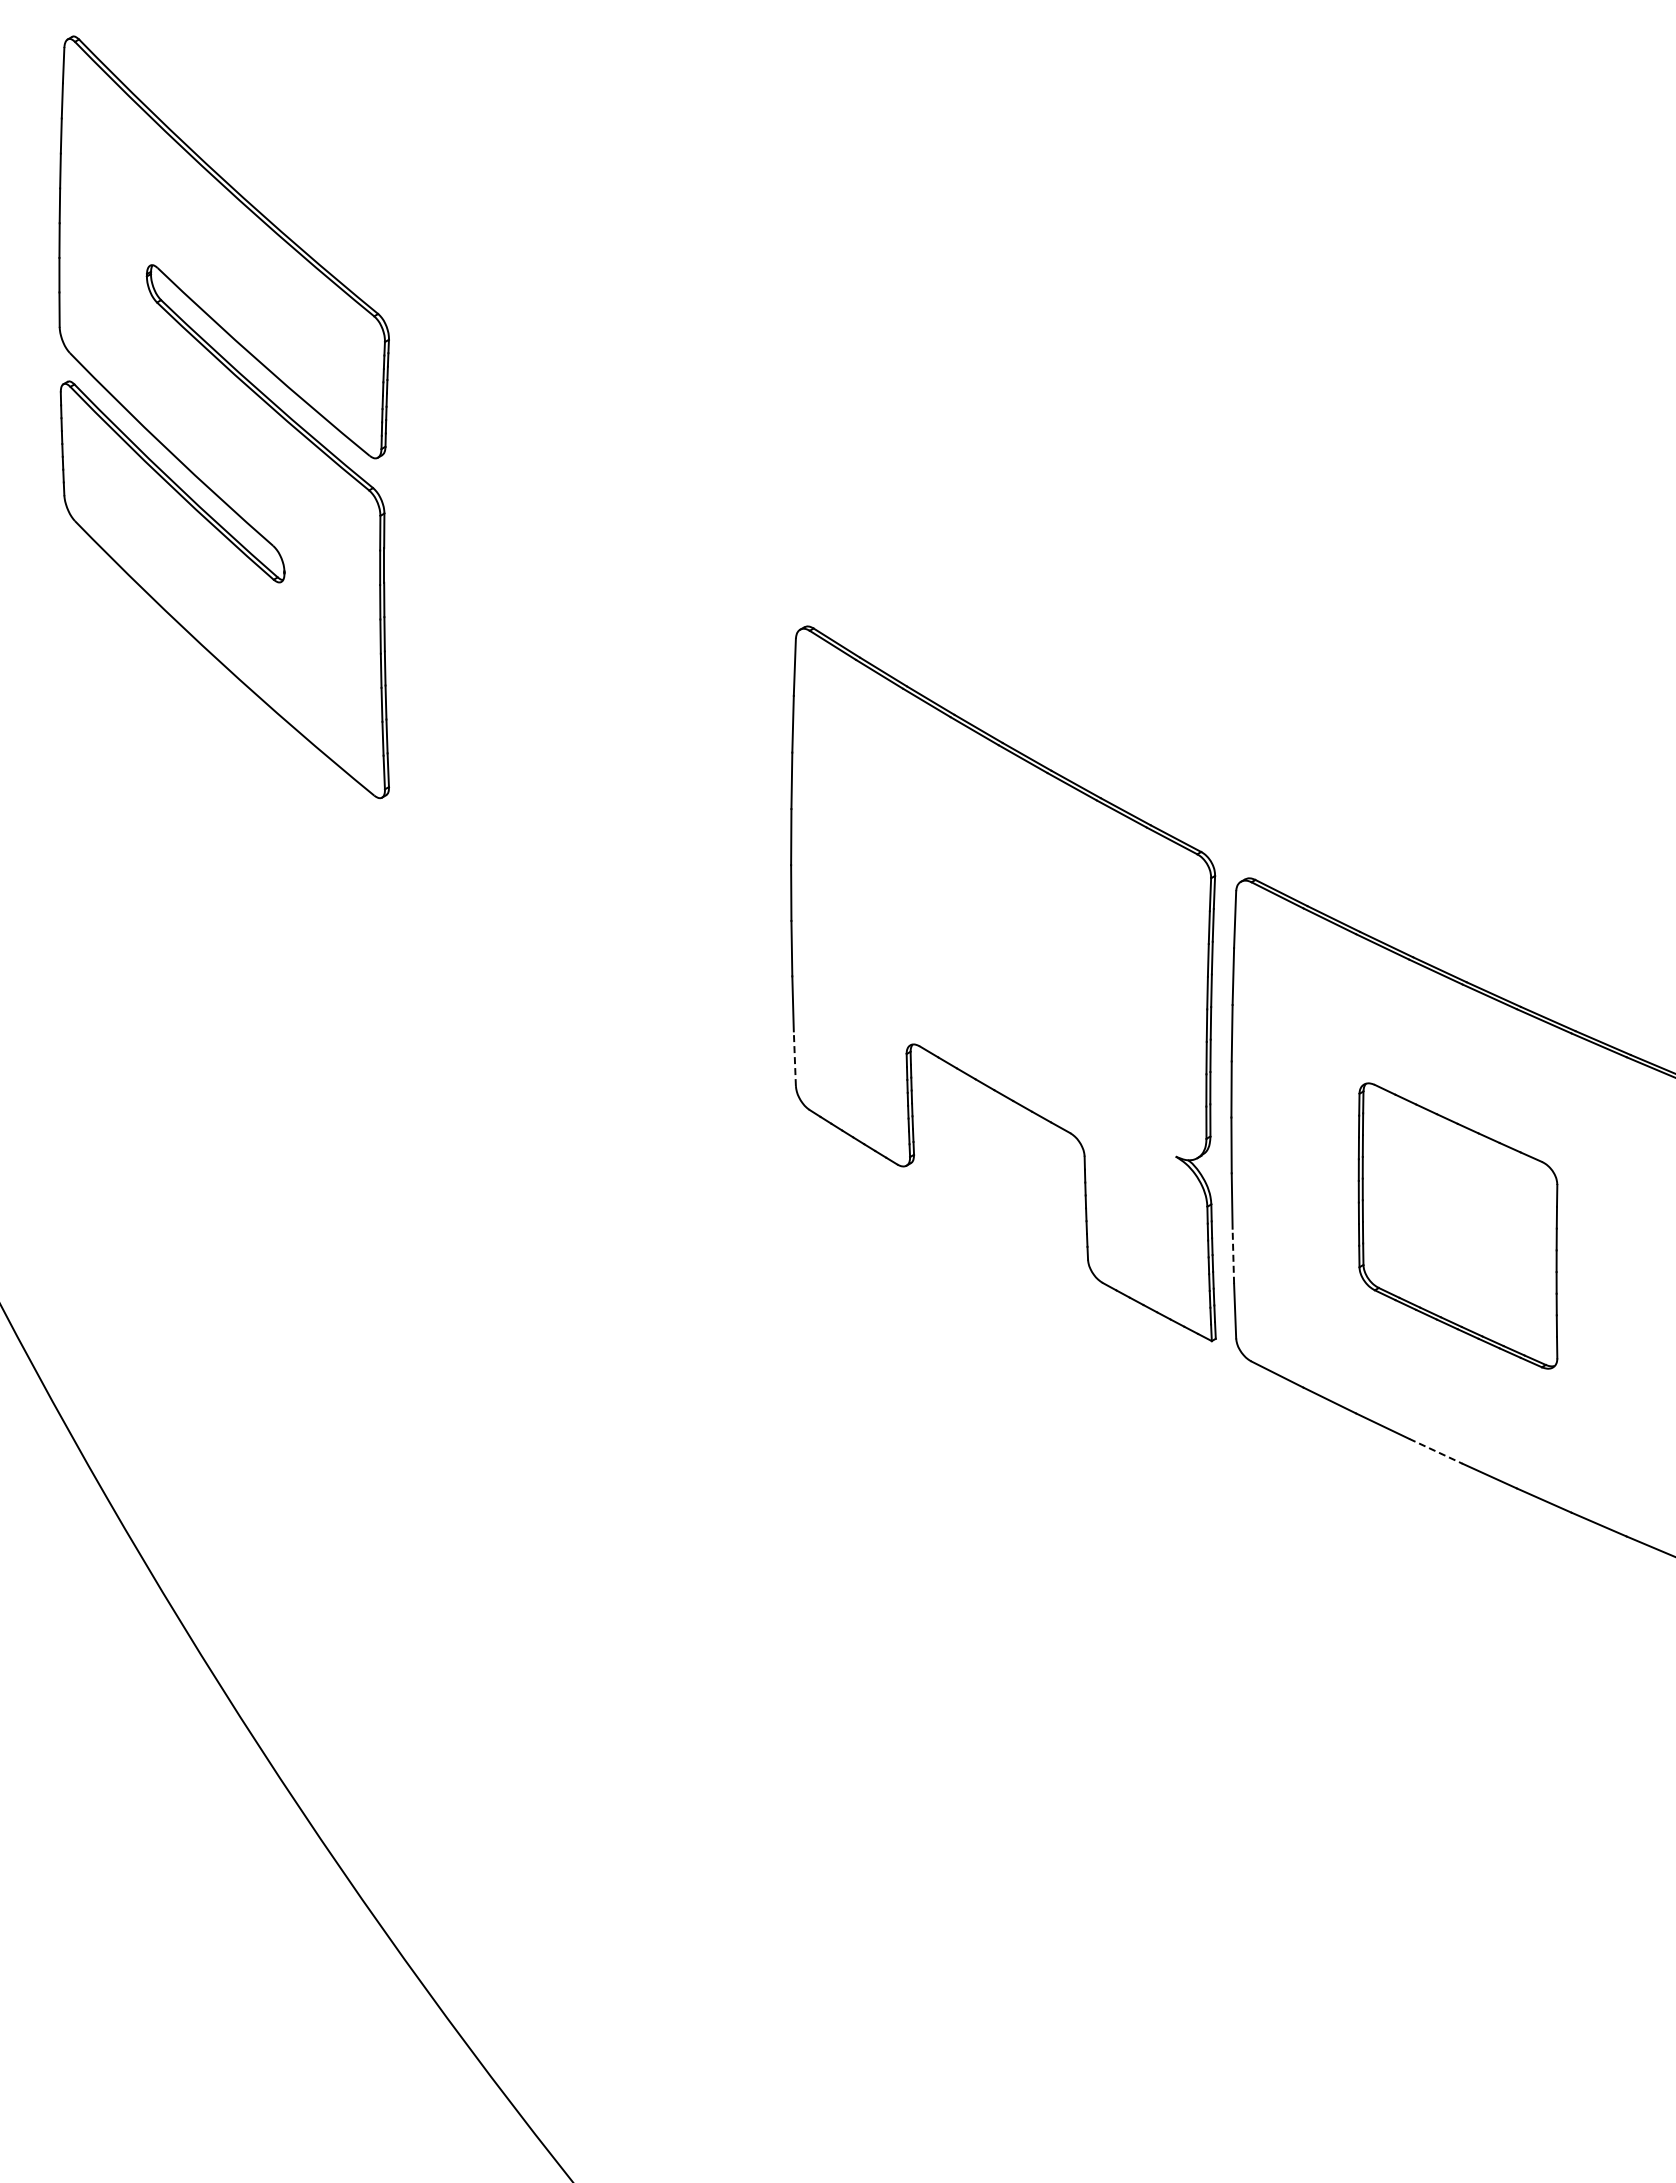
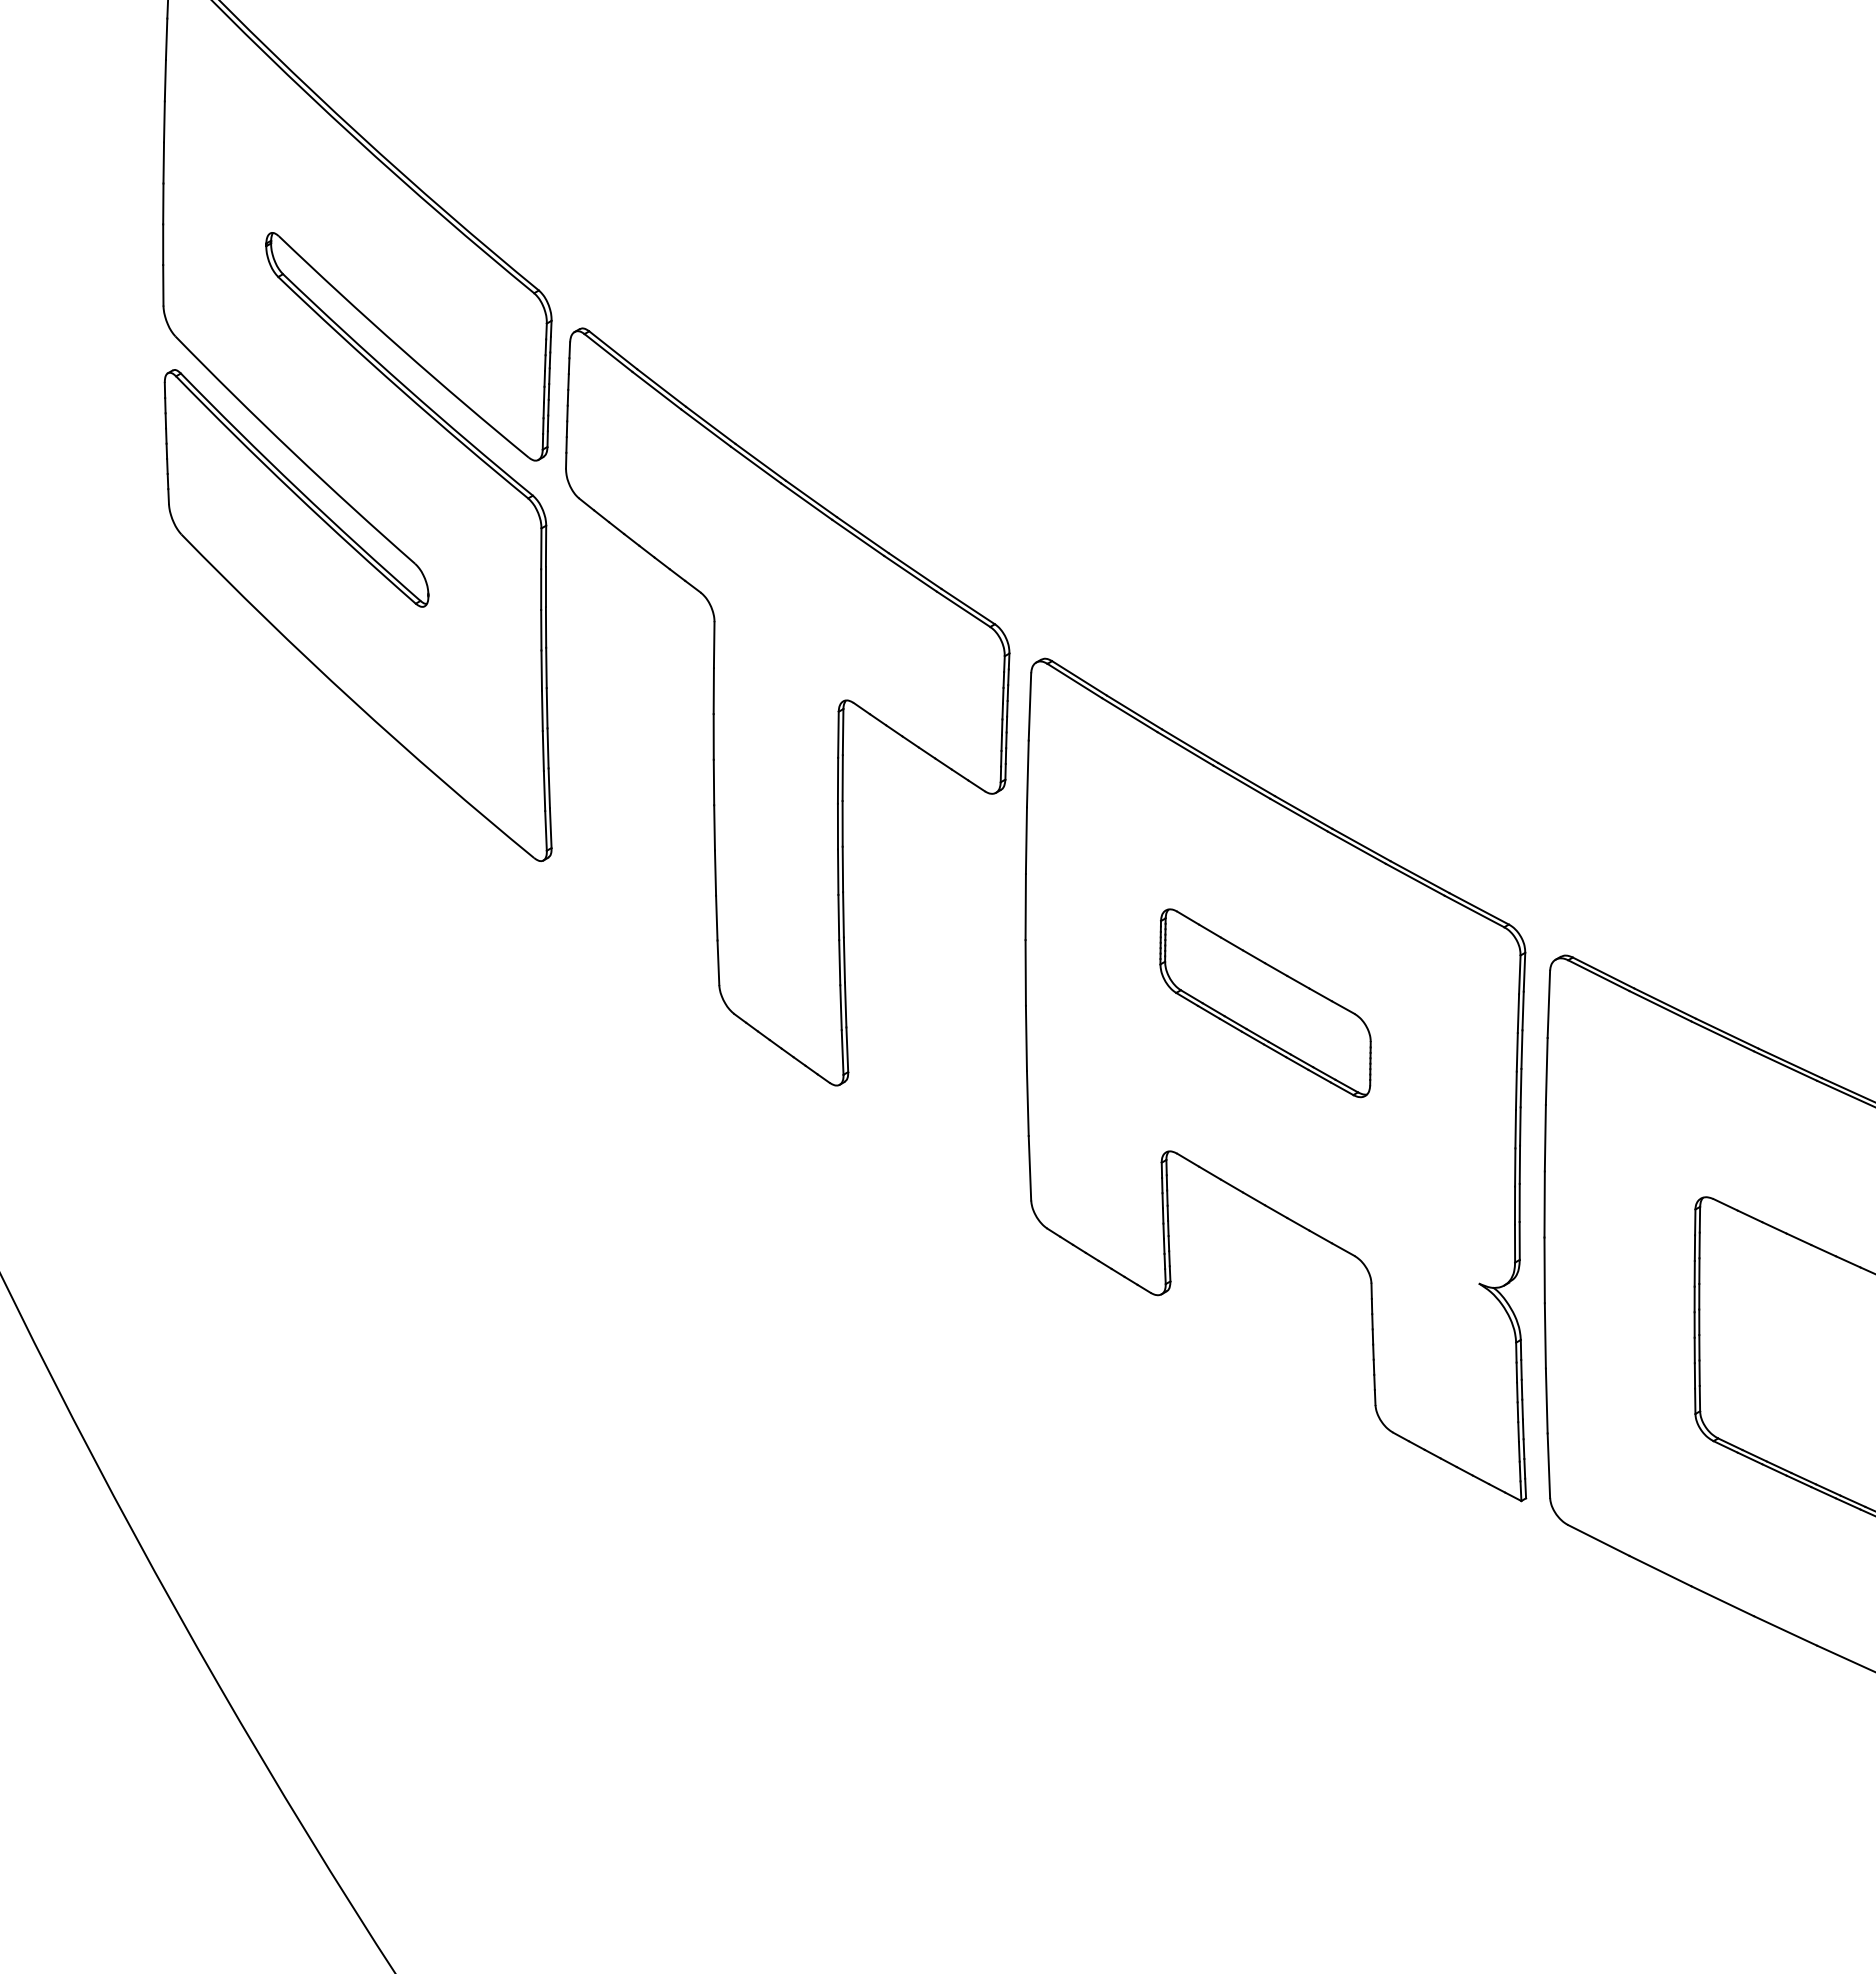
part: (589, 667) -> (787, 707), added
part: (994, 918) -> (1265, 1002), added
line: (794, 1058) -> (1029, 1167), dashed -> solid
line: (1233, 1256) -> (1546, 1401), dashed -> solid
line: (1435, 1451) -> (1785, 1631), dashed -> solid

